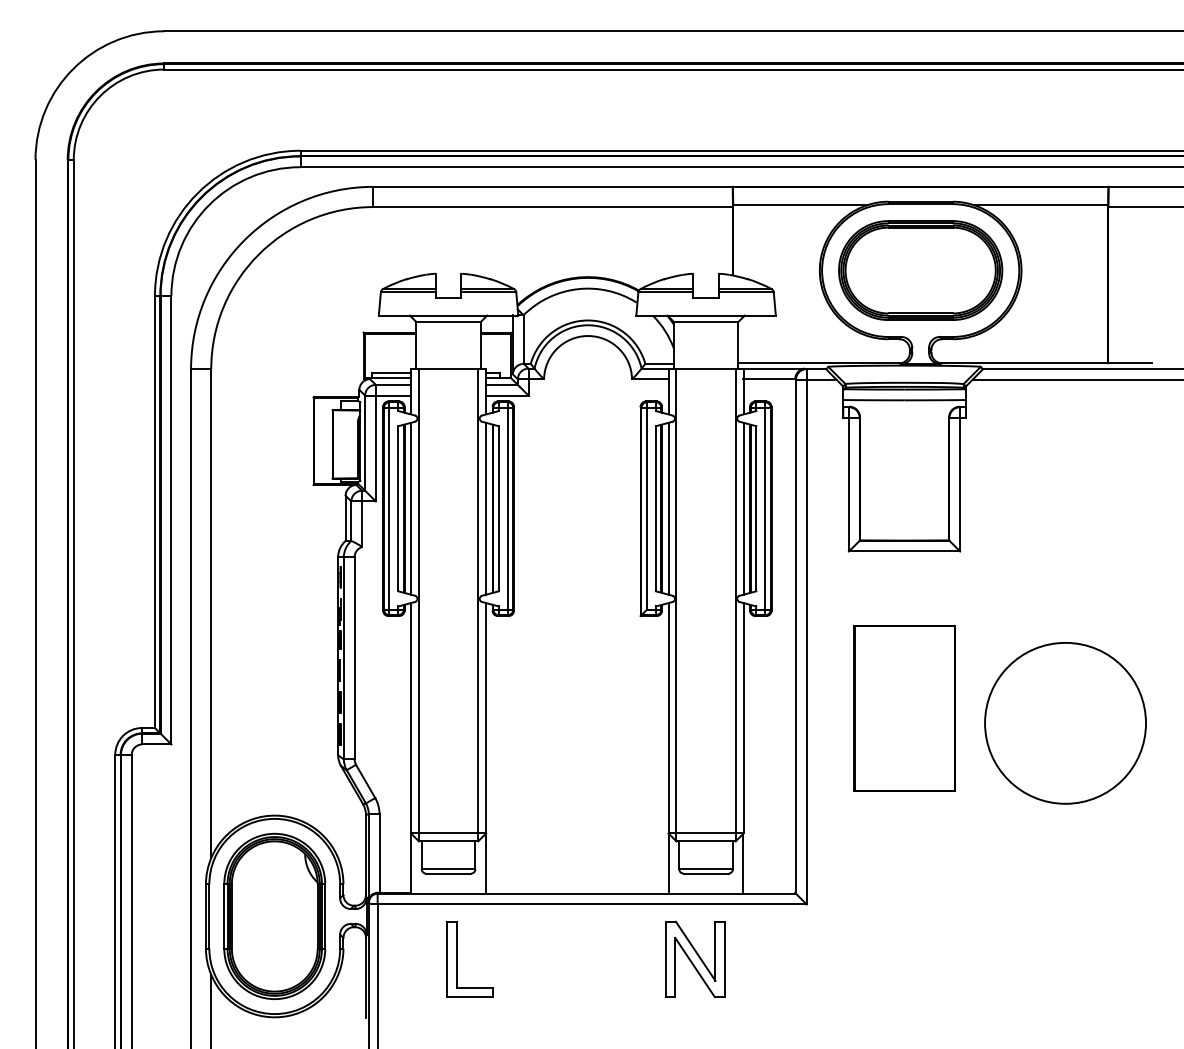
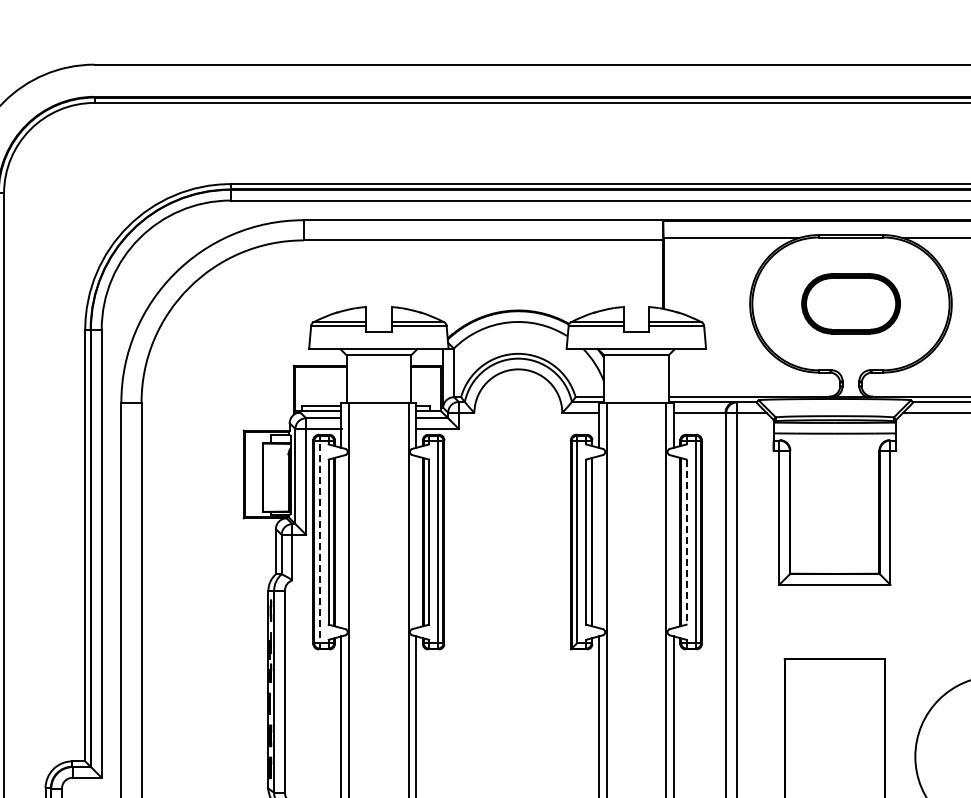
part: (920, 270) -> (850, 303), size x0.6
line: (389, 508) -> (319, 541), solid -> dashed
line: (411, 508) -> (341, 541), removed
line: (486, 508) -> (416, 541), removed
line: (668, 508) -> (598, 541), removed
line: (743, 508) -> (673, 541), removed
line: (756, 508) -> (686, 541), solid -> dashed

